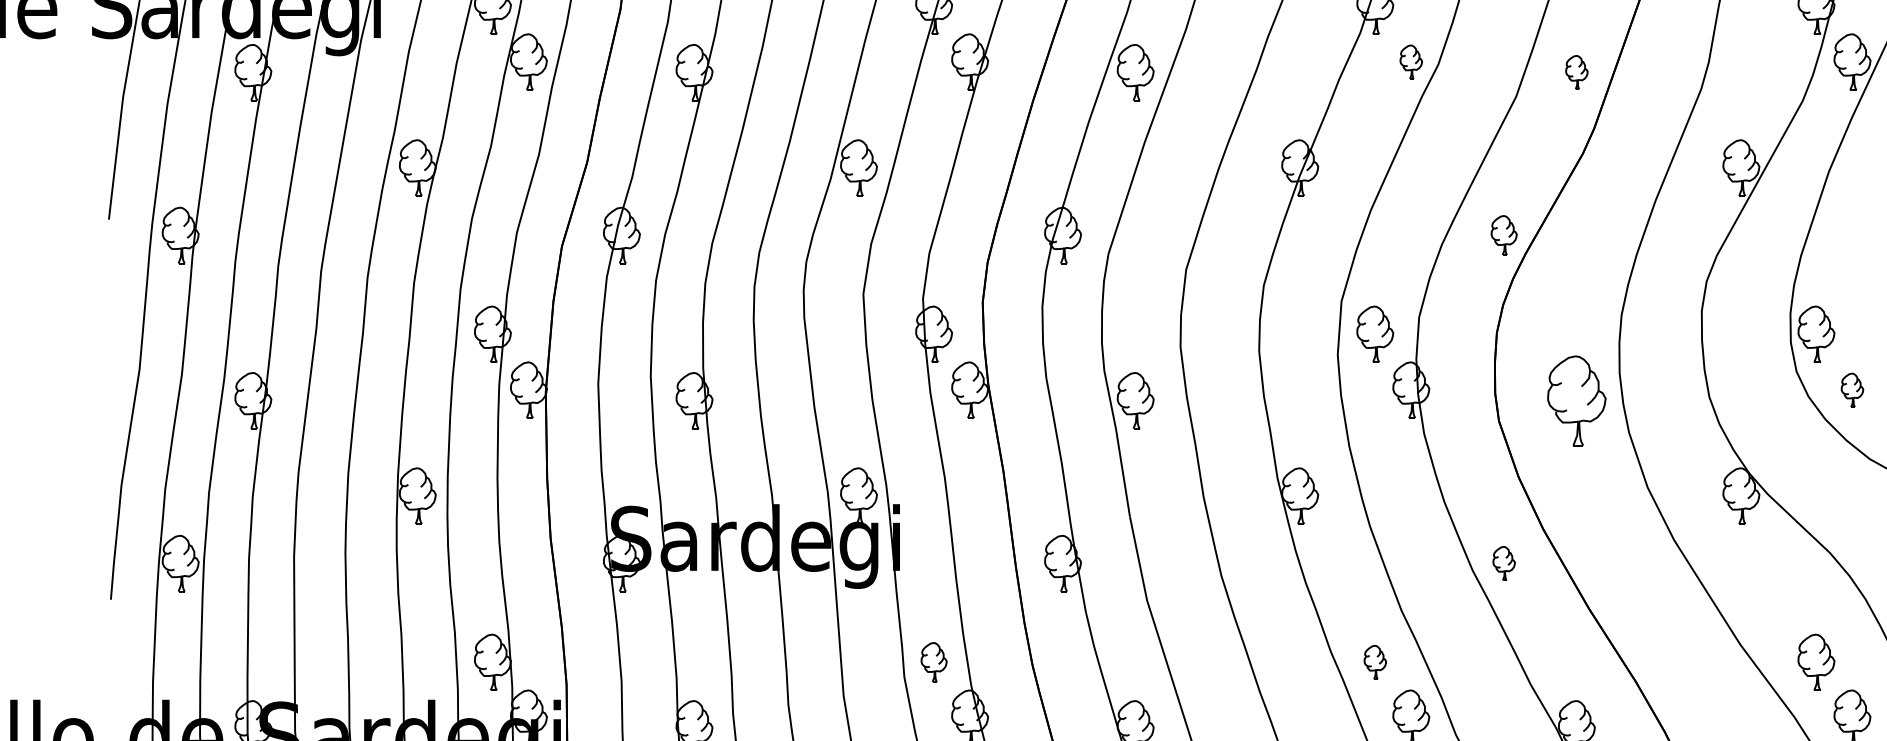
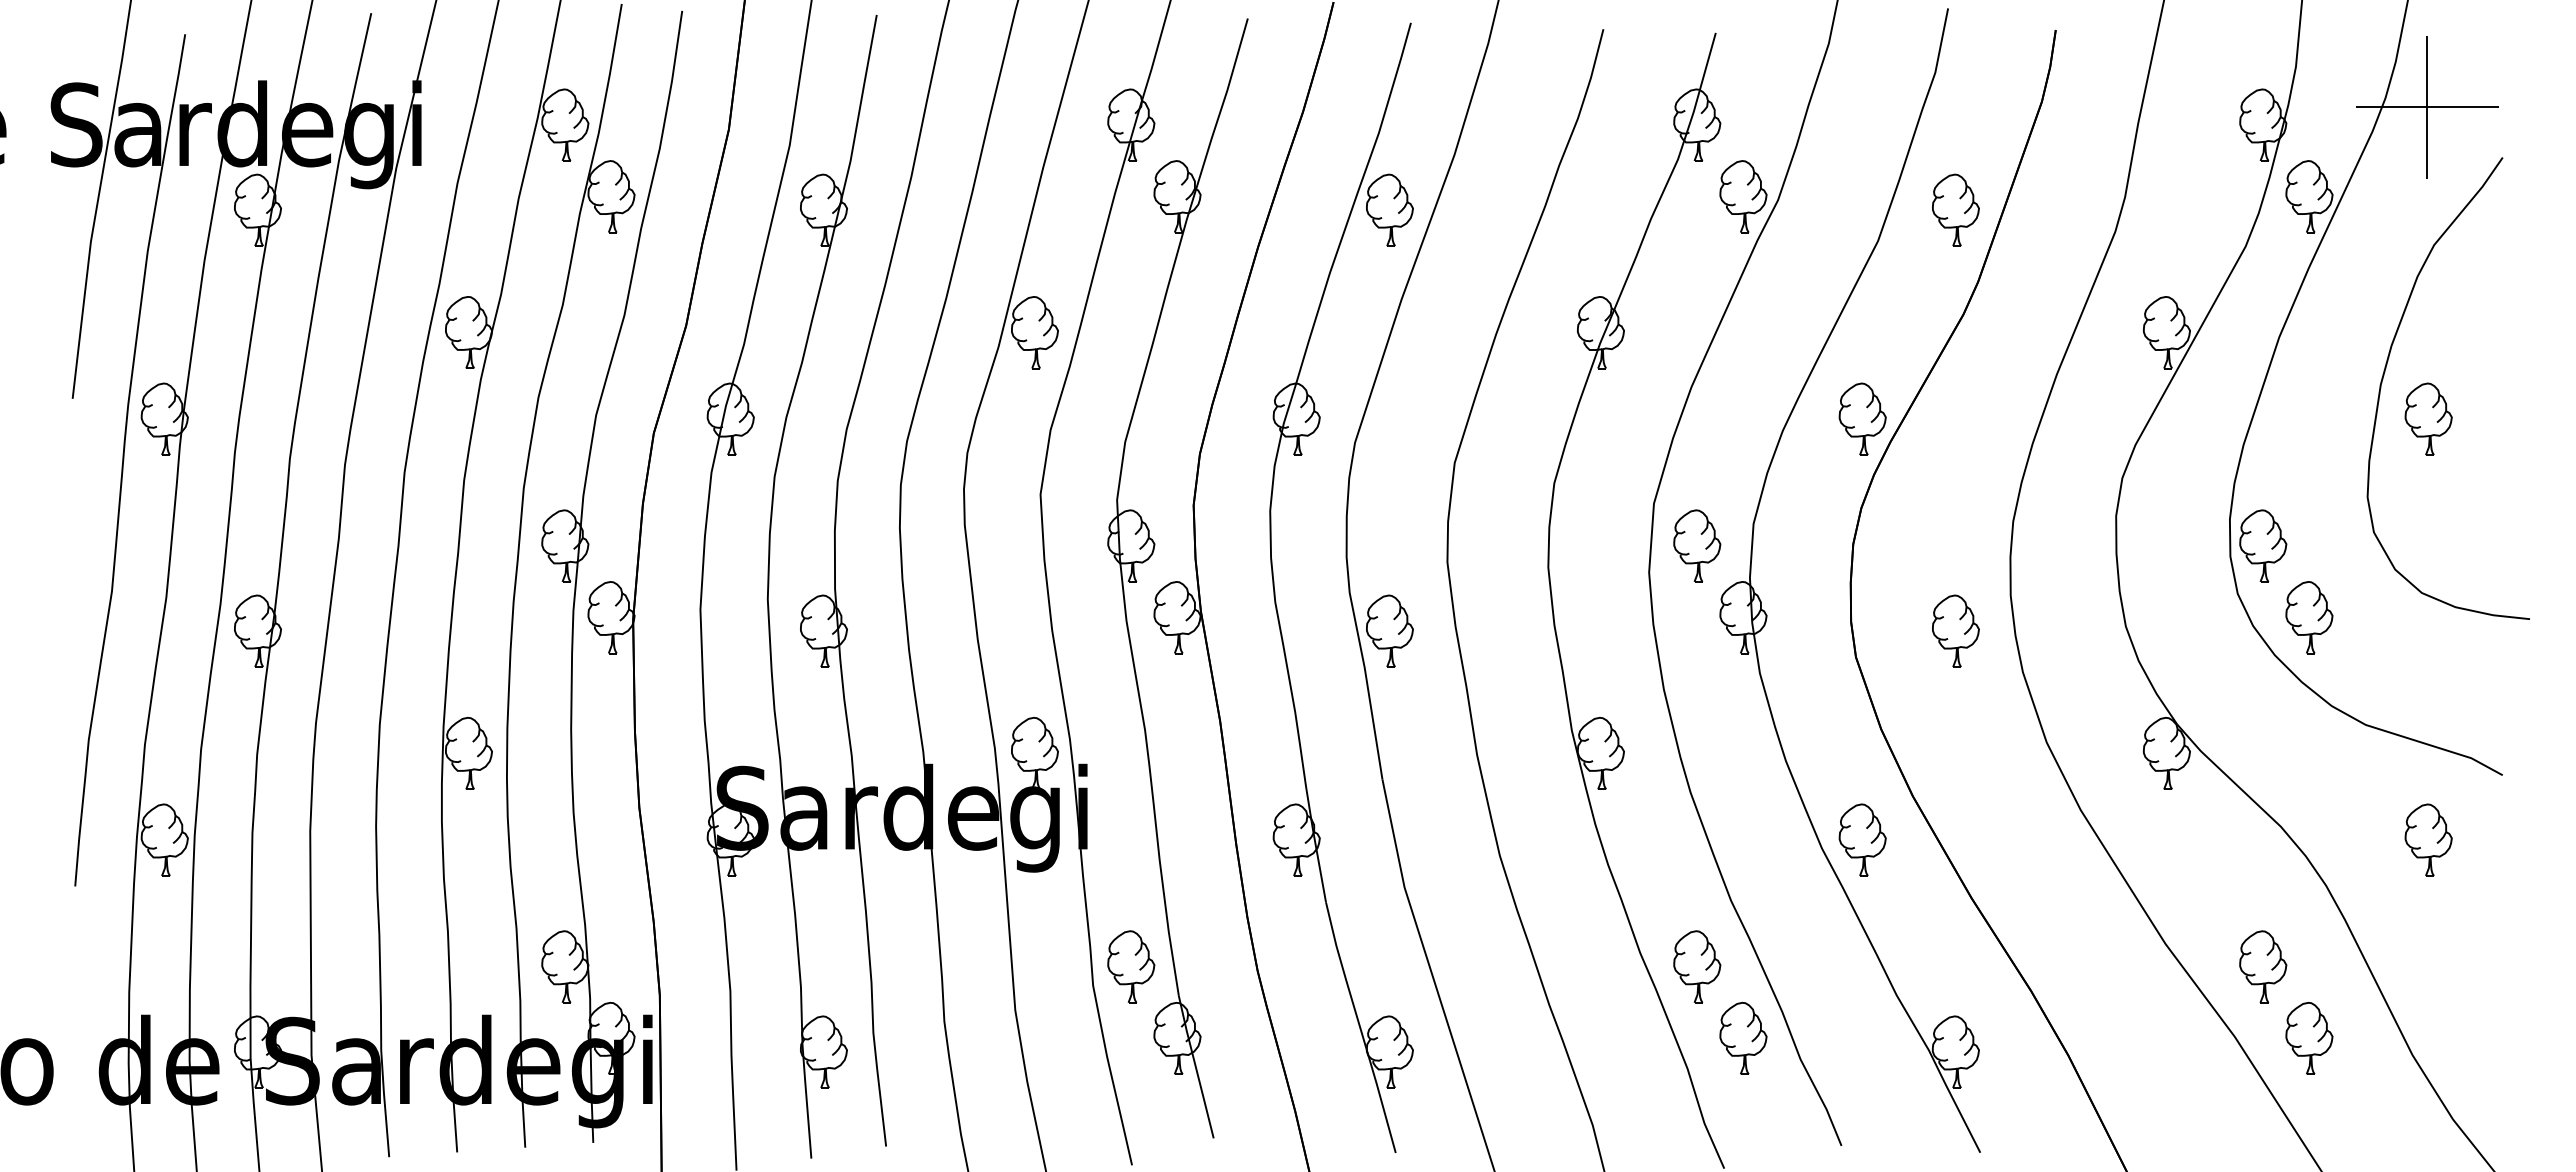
part: (1411, 61) -> (1743, 196), size x1.67
part: (1576, 72) -> (1955, 209), size x1.67
part: (1504, 234) -> (1862, 418), size x1.43
part: (1852, 390) -> (2309, 617), size x1.67
part: (1576, 400) -> (1955, 630), size x0.62
part: (1504, 563) -> (1862, 839), size x1.67
part: (934, 662) -> (1131, 966), size x1.43
part: (1375, 662) -> (1697, 966), size x1.67

